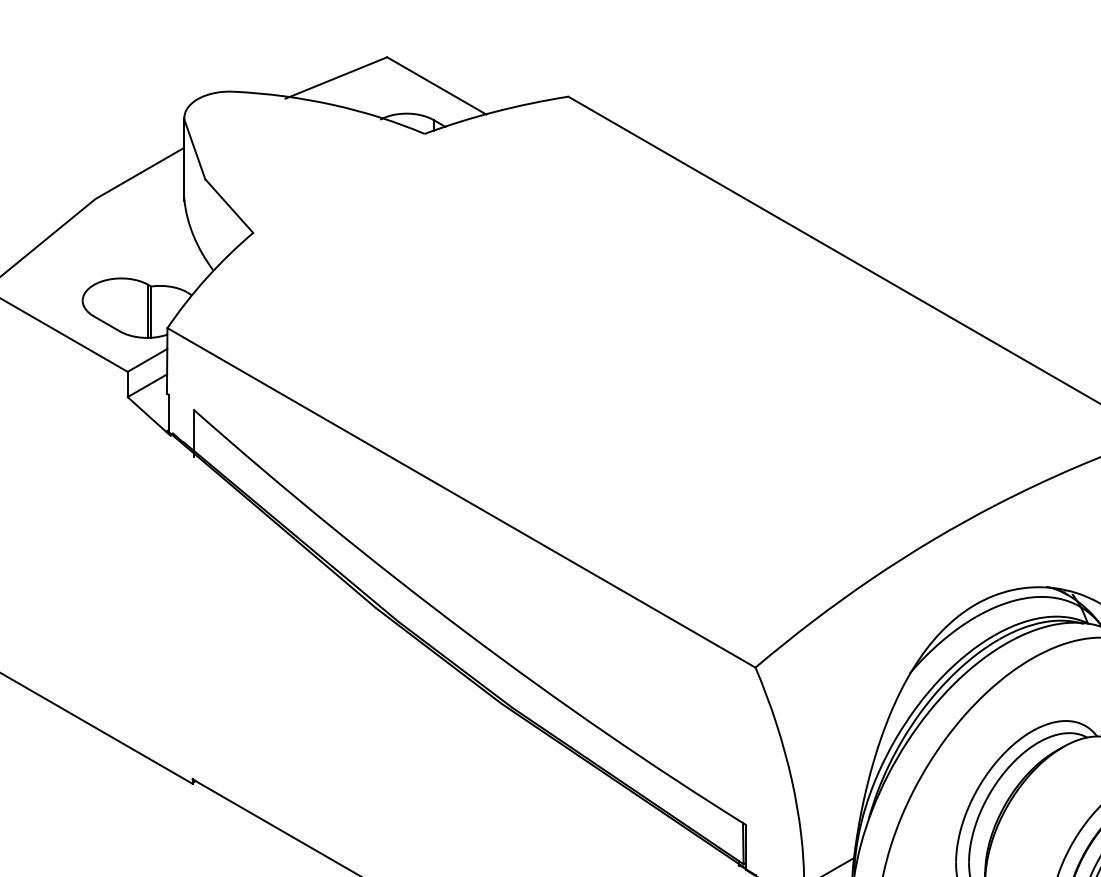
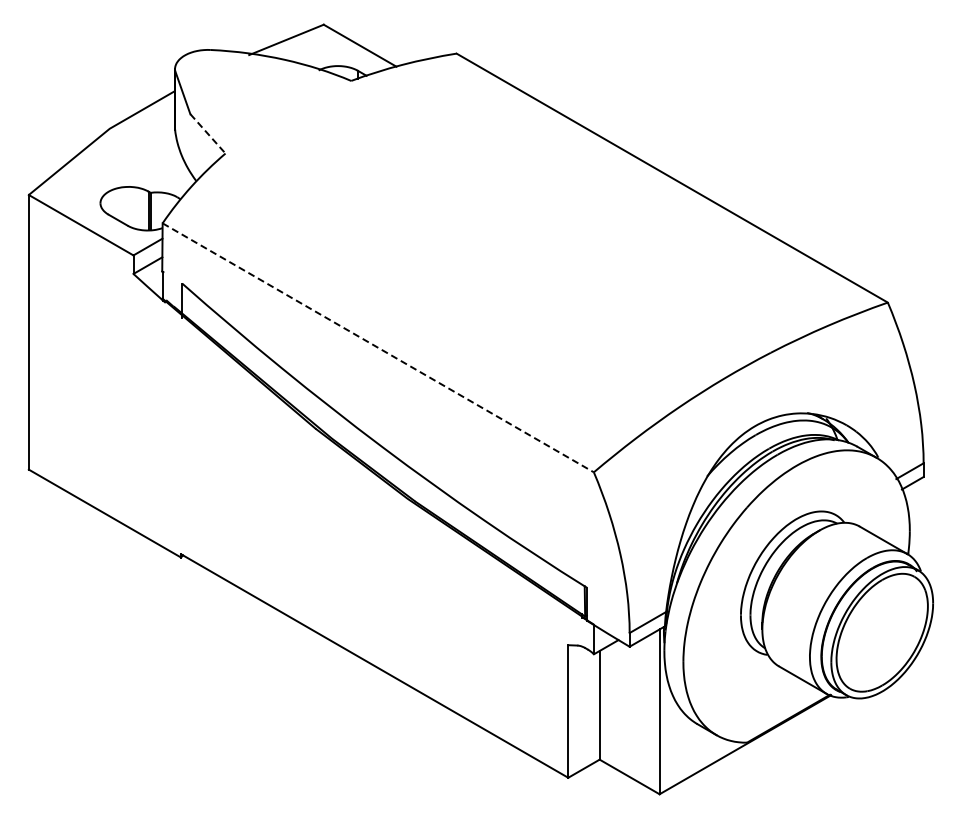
line: (229, 206) -> (208, 134), solid -> dashed
line: (461, 497) -> (378, 347), solid -> dashed

